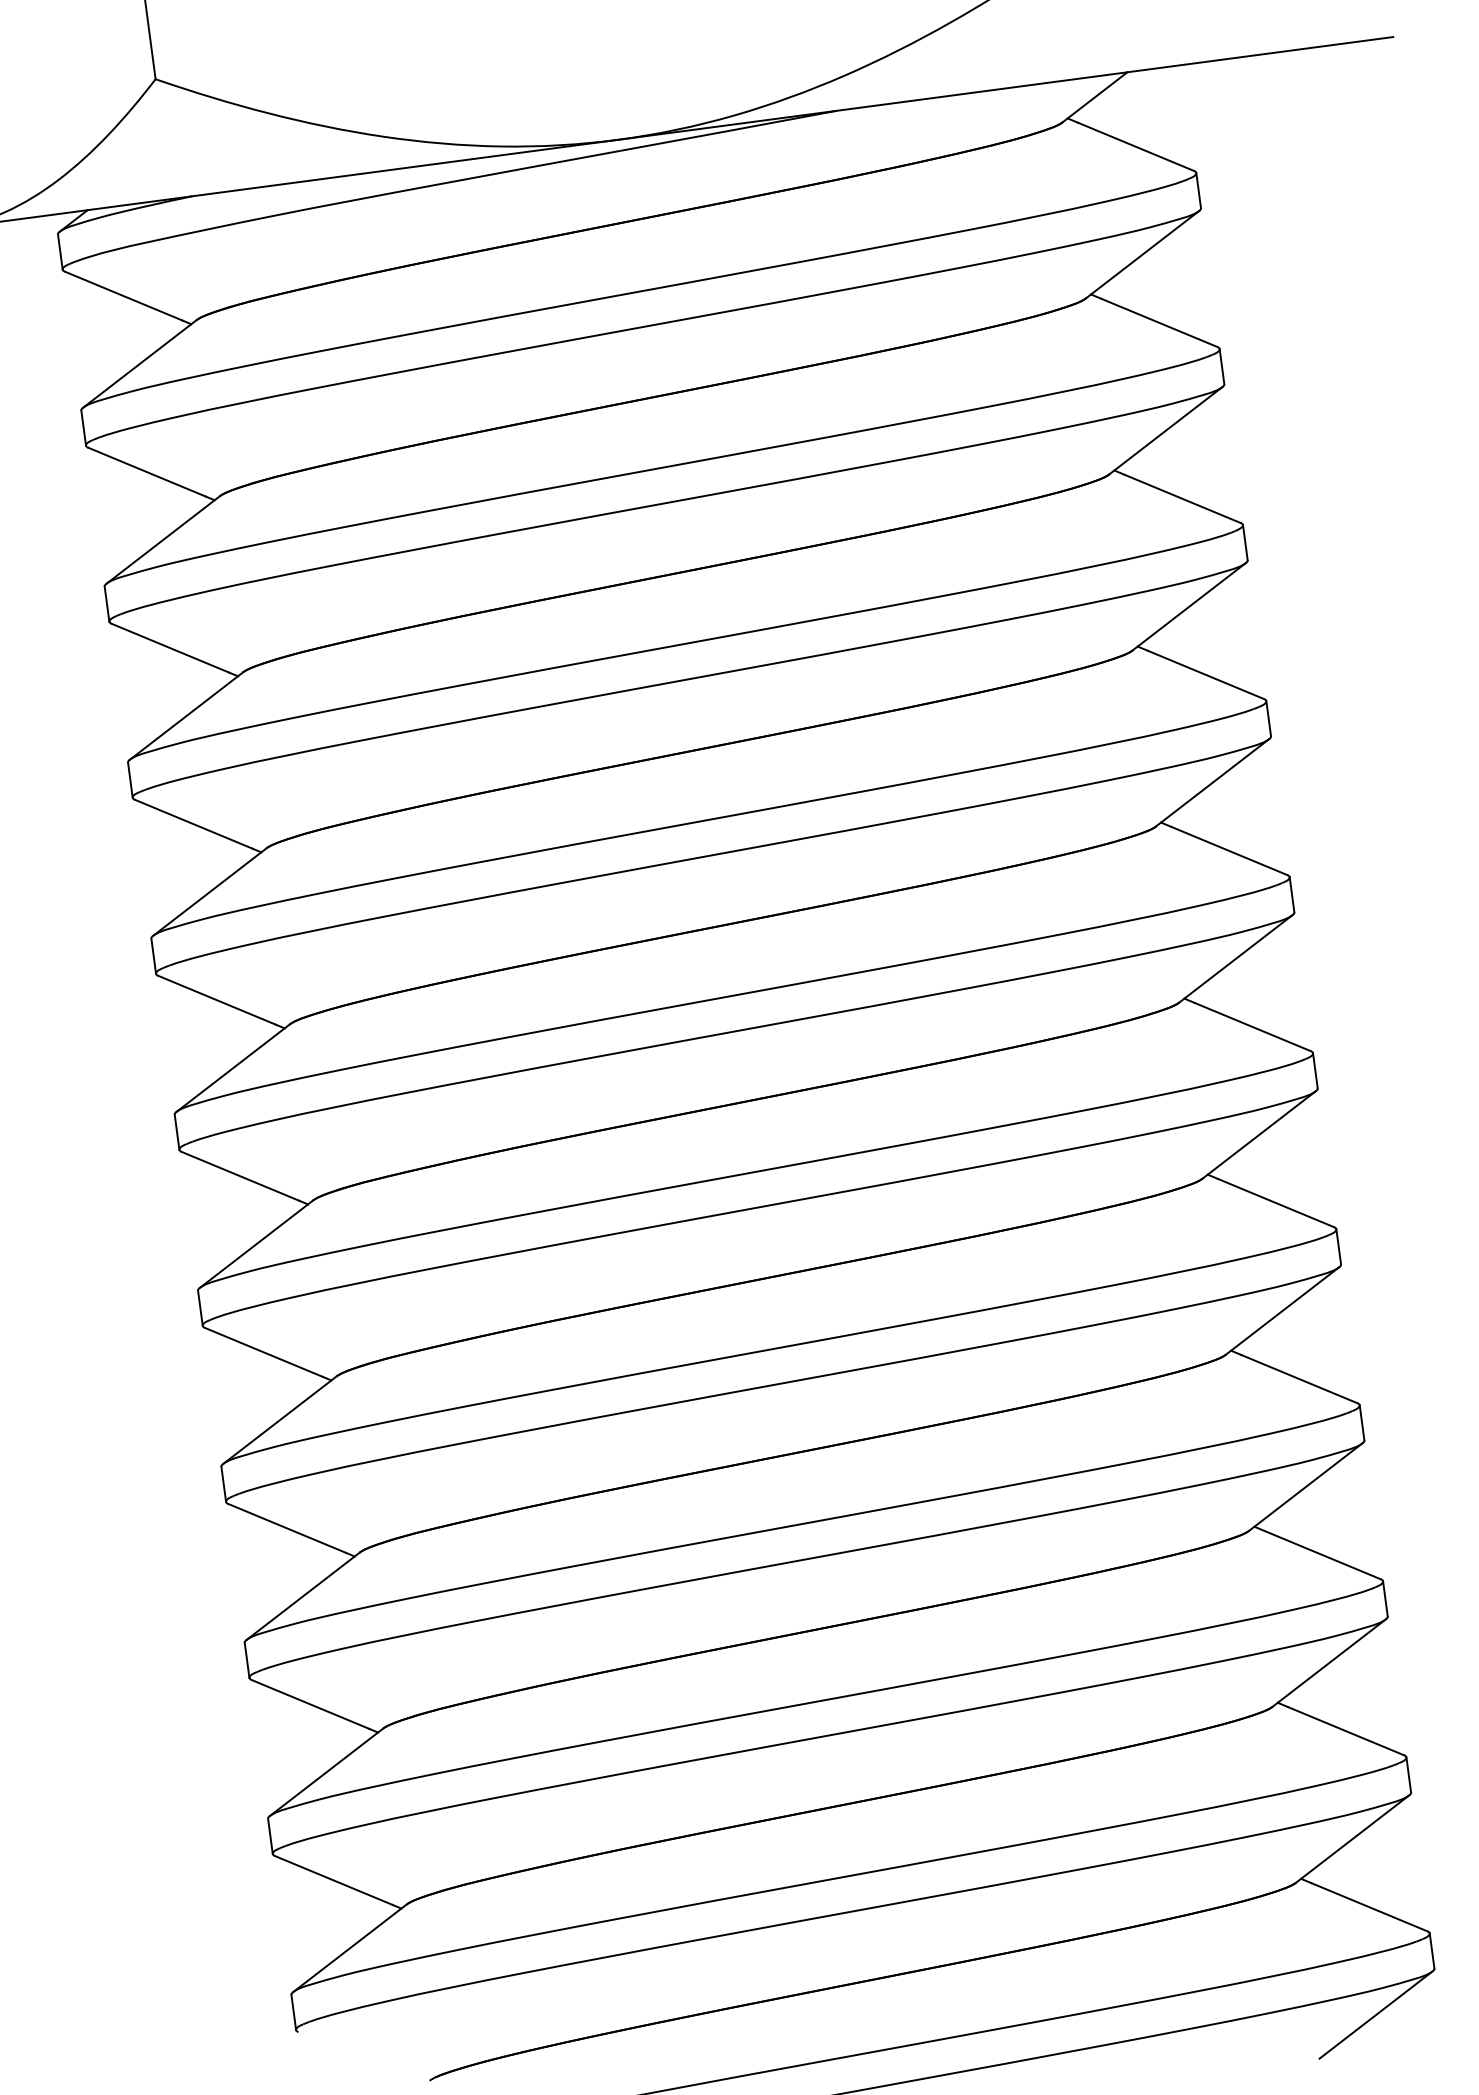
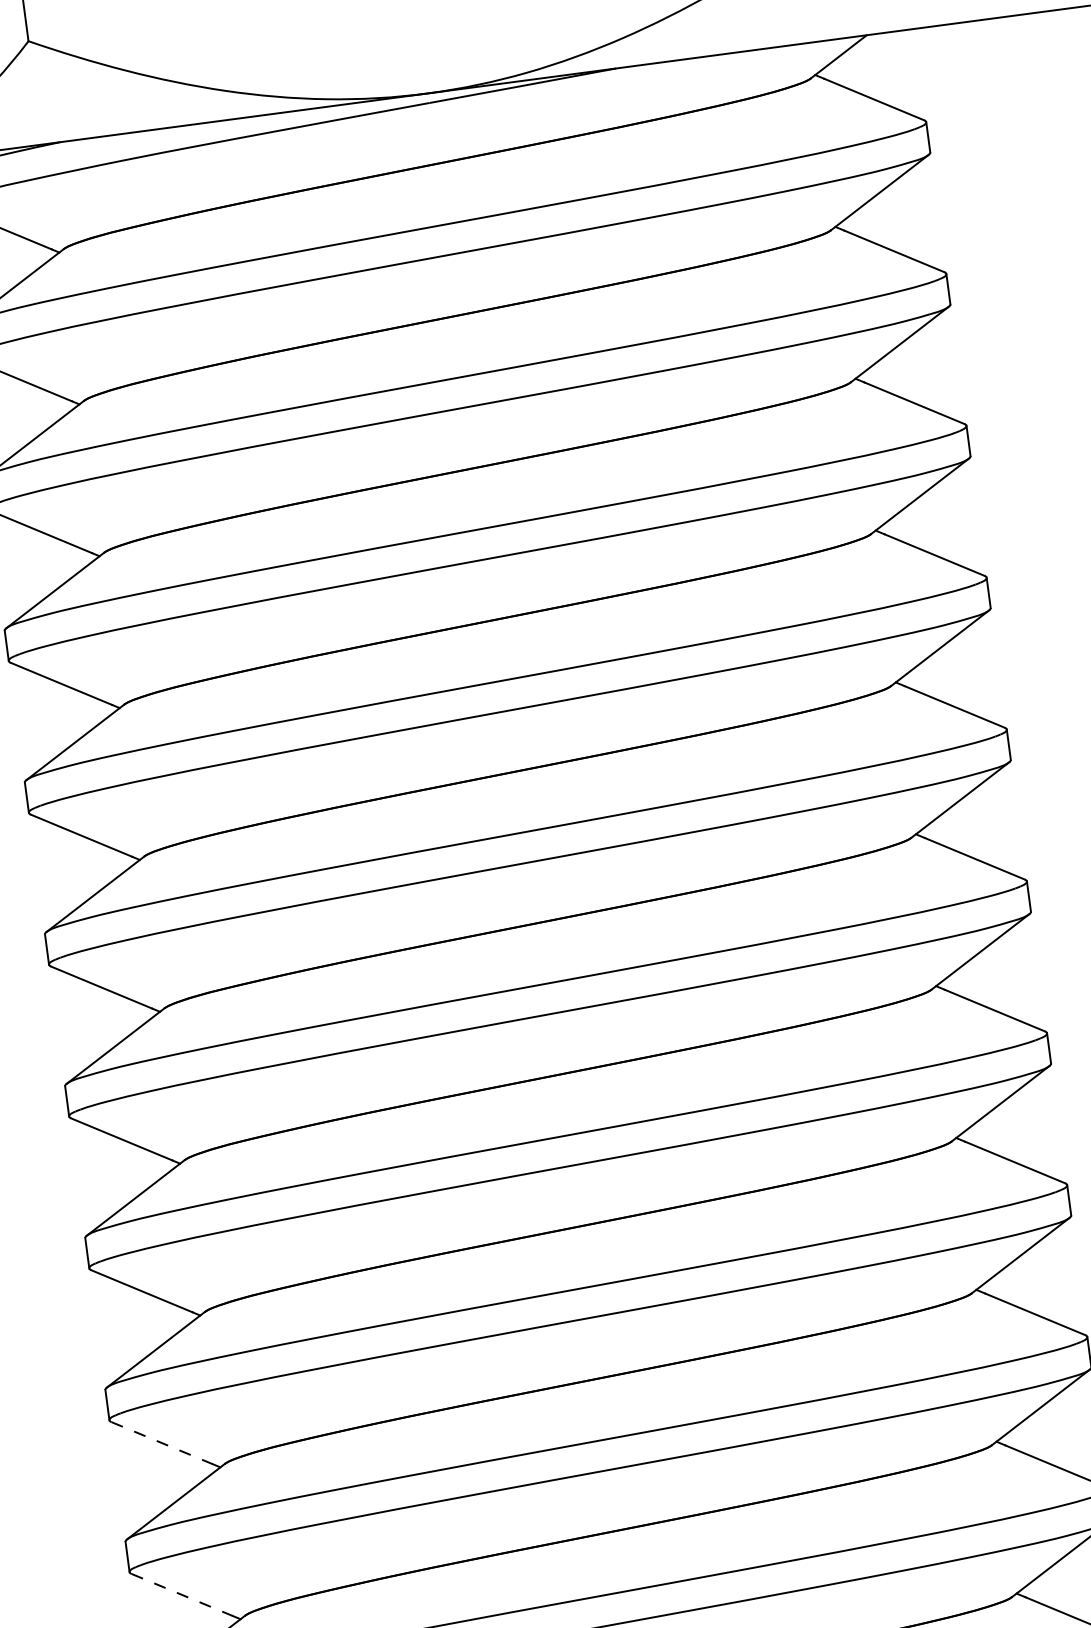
line: (310, 1704) -> (162, 1443), solid -> dashed
line: (333, 1880) -> (181, 1595), solid -> dashed

